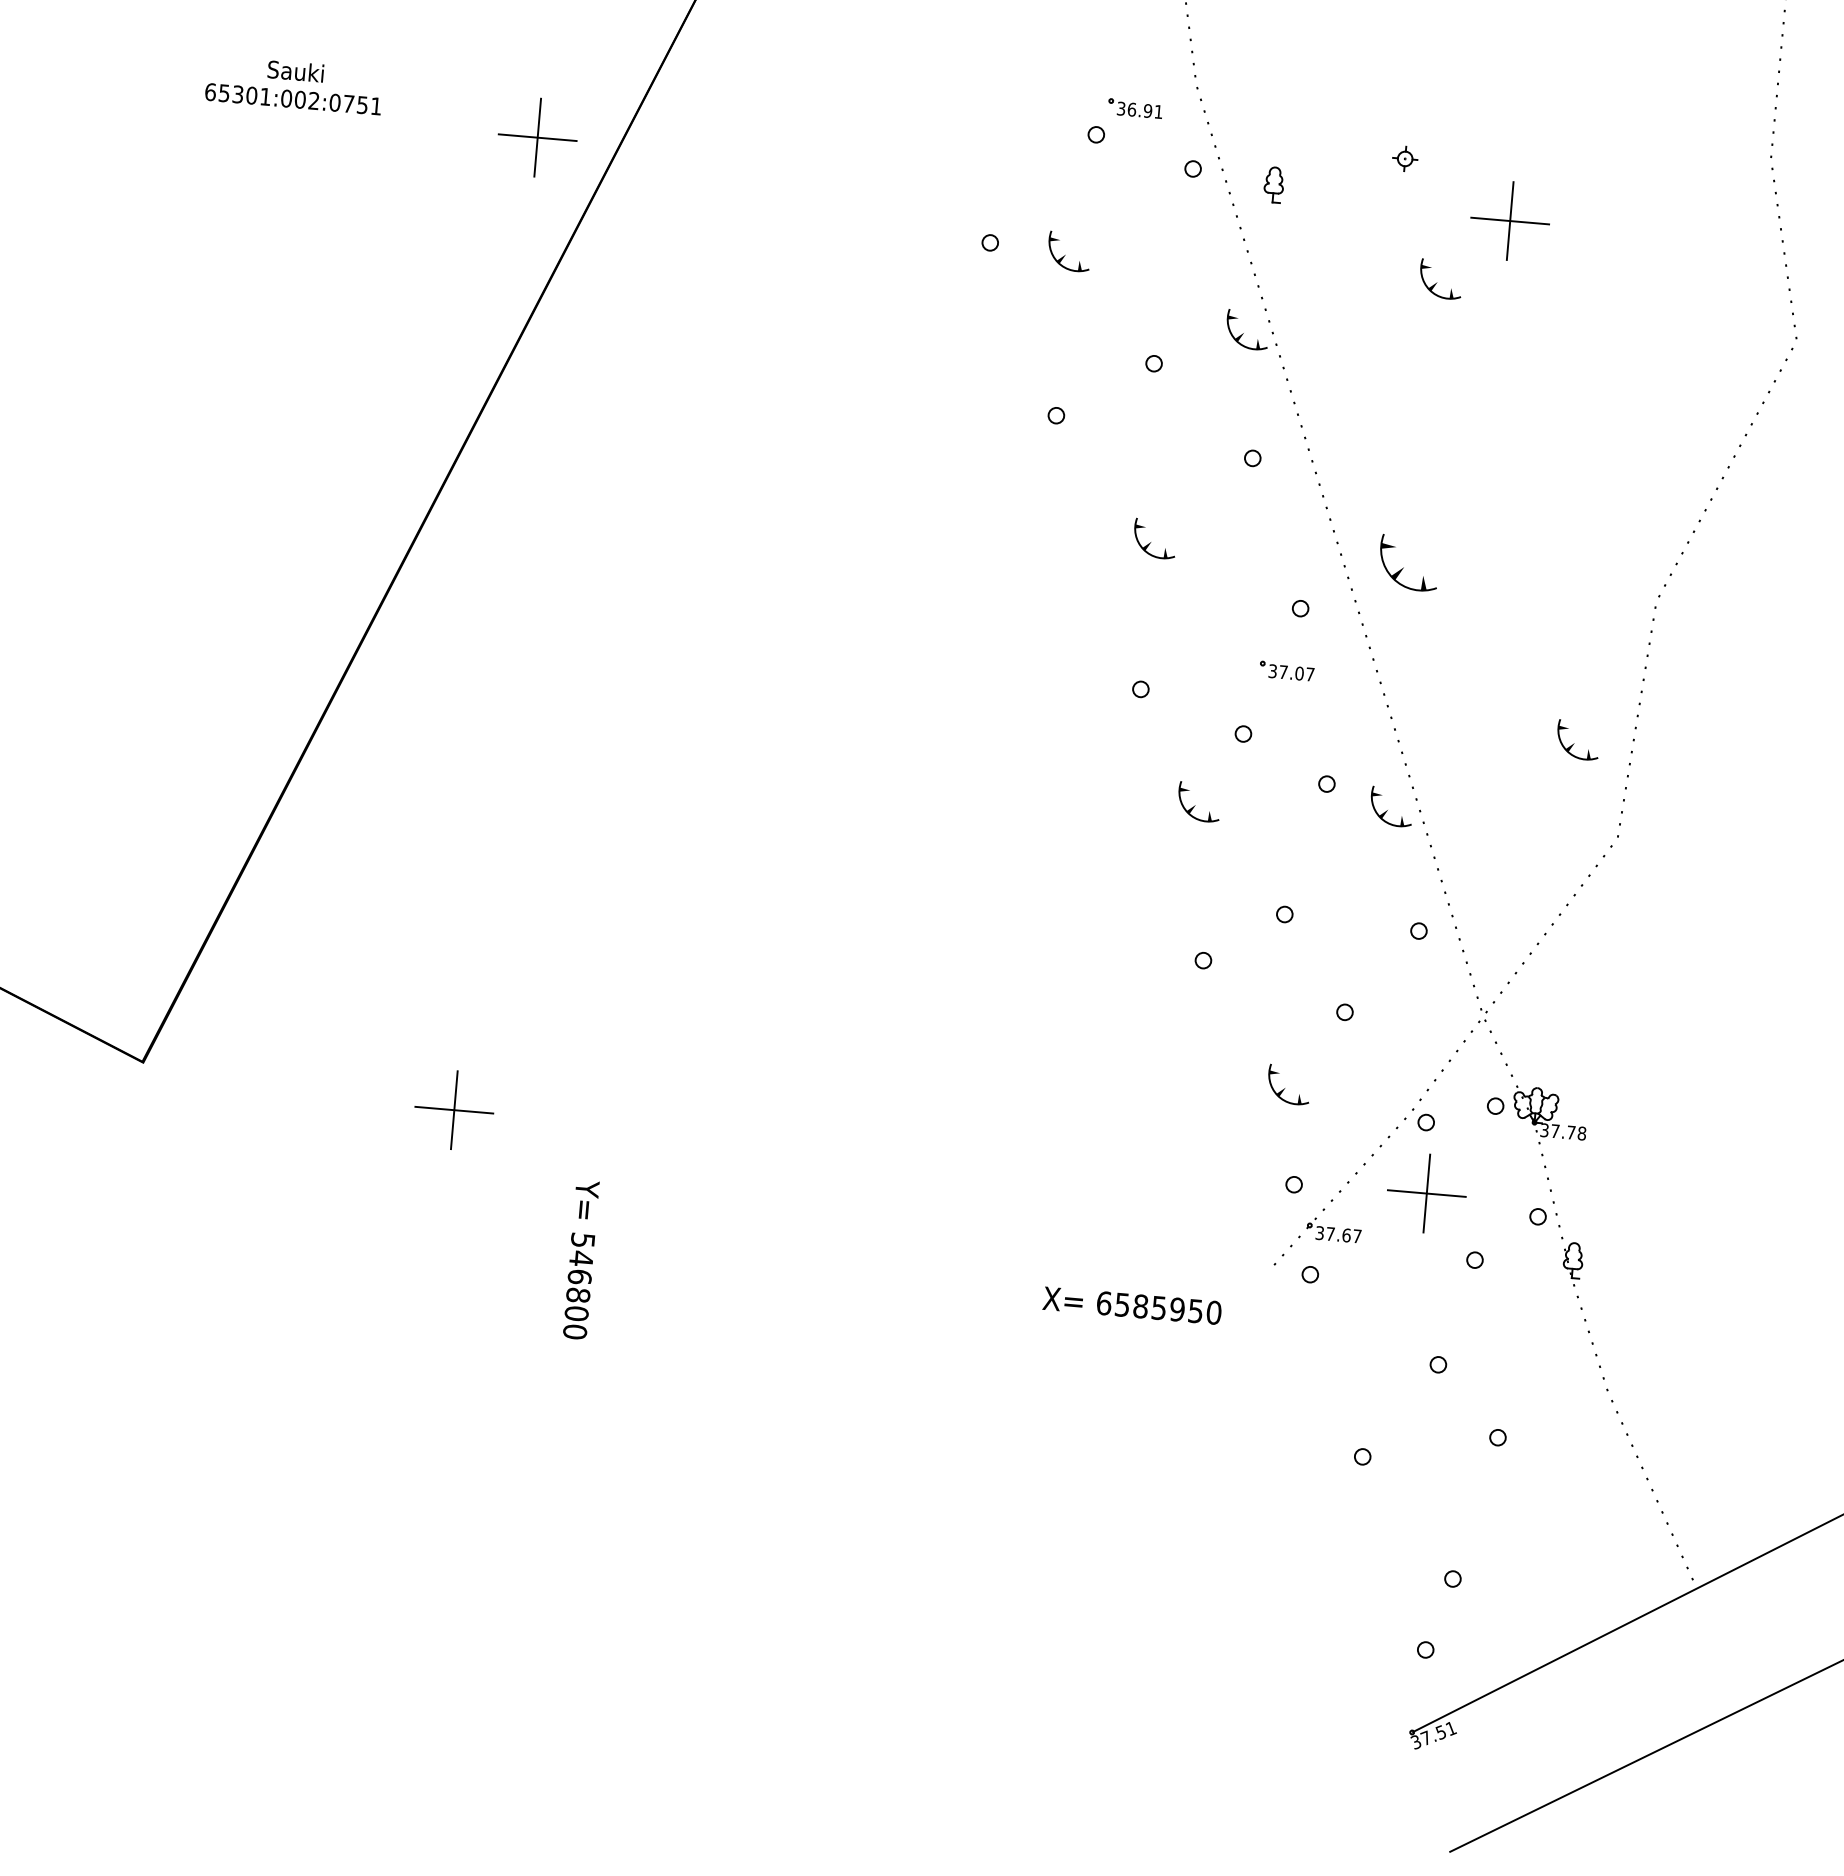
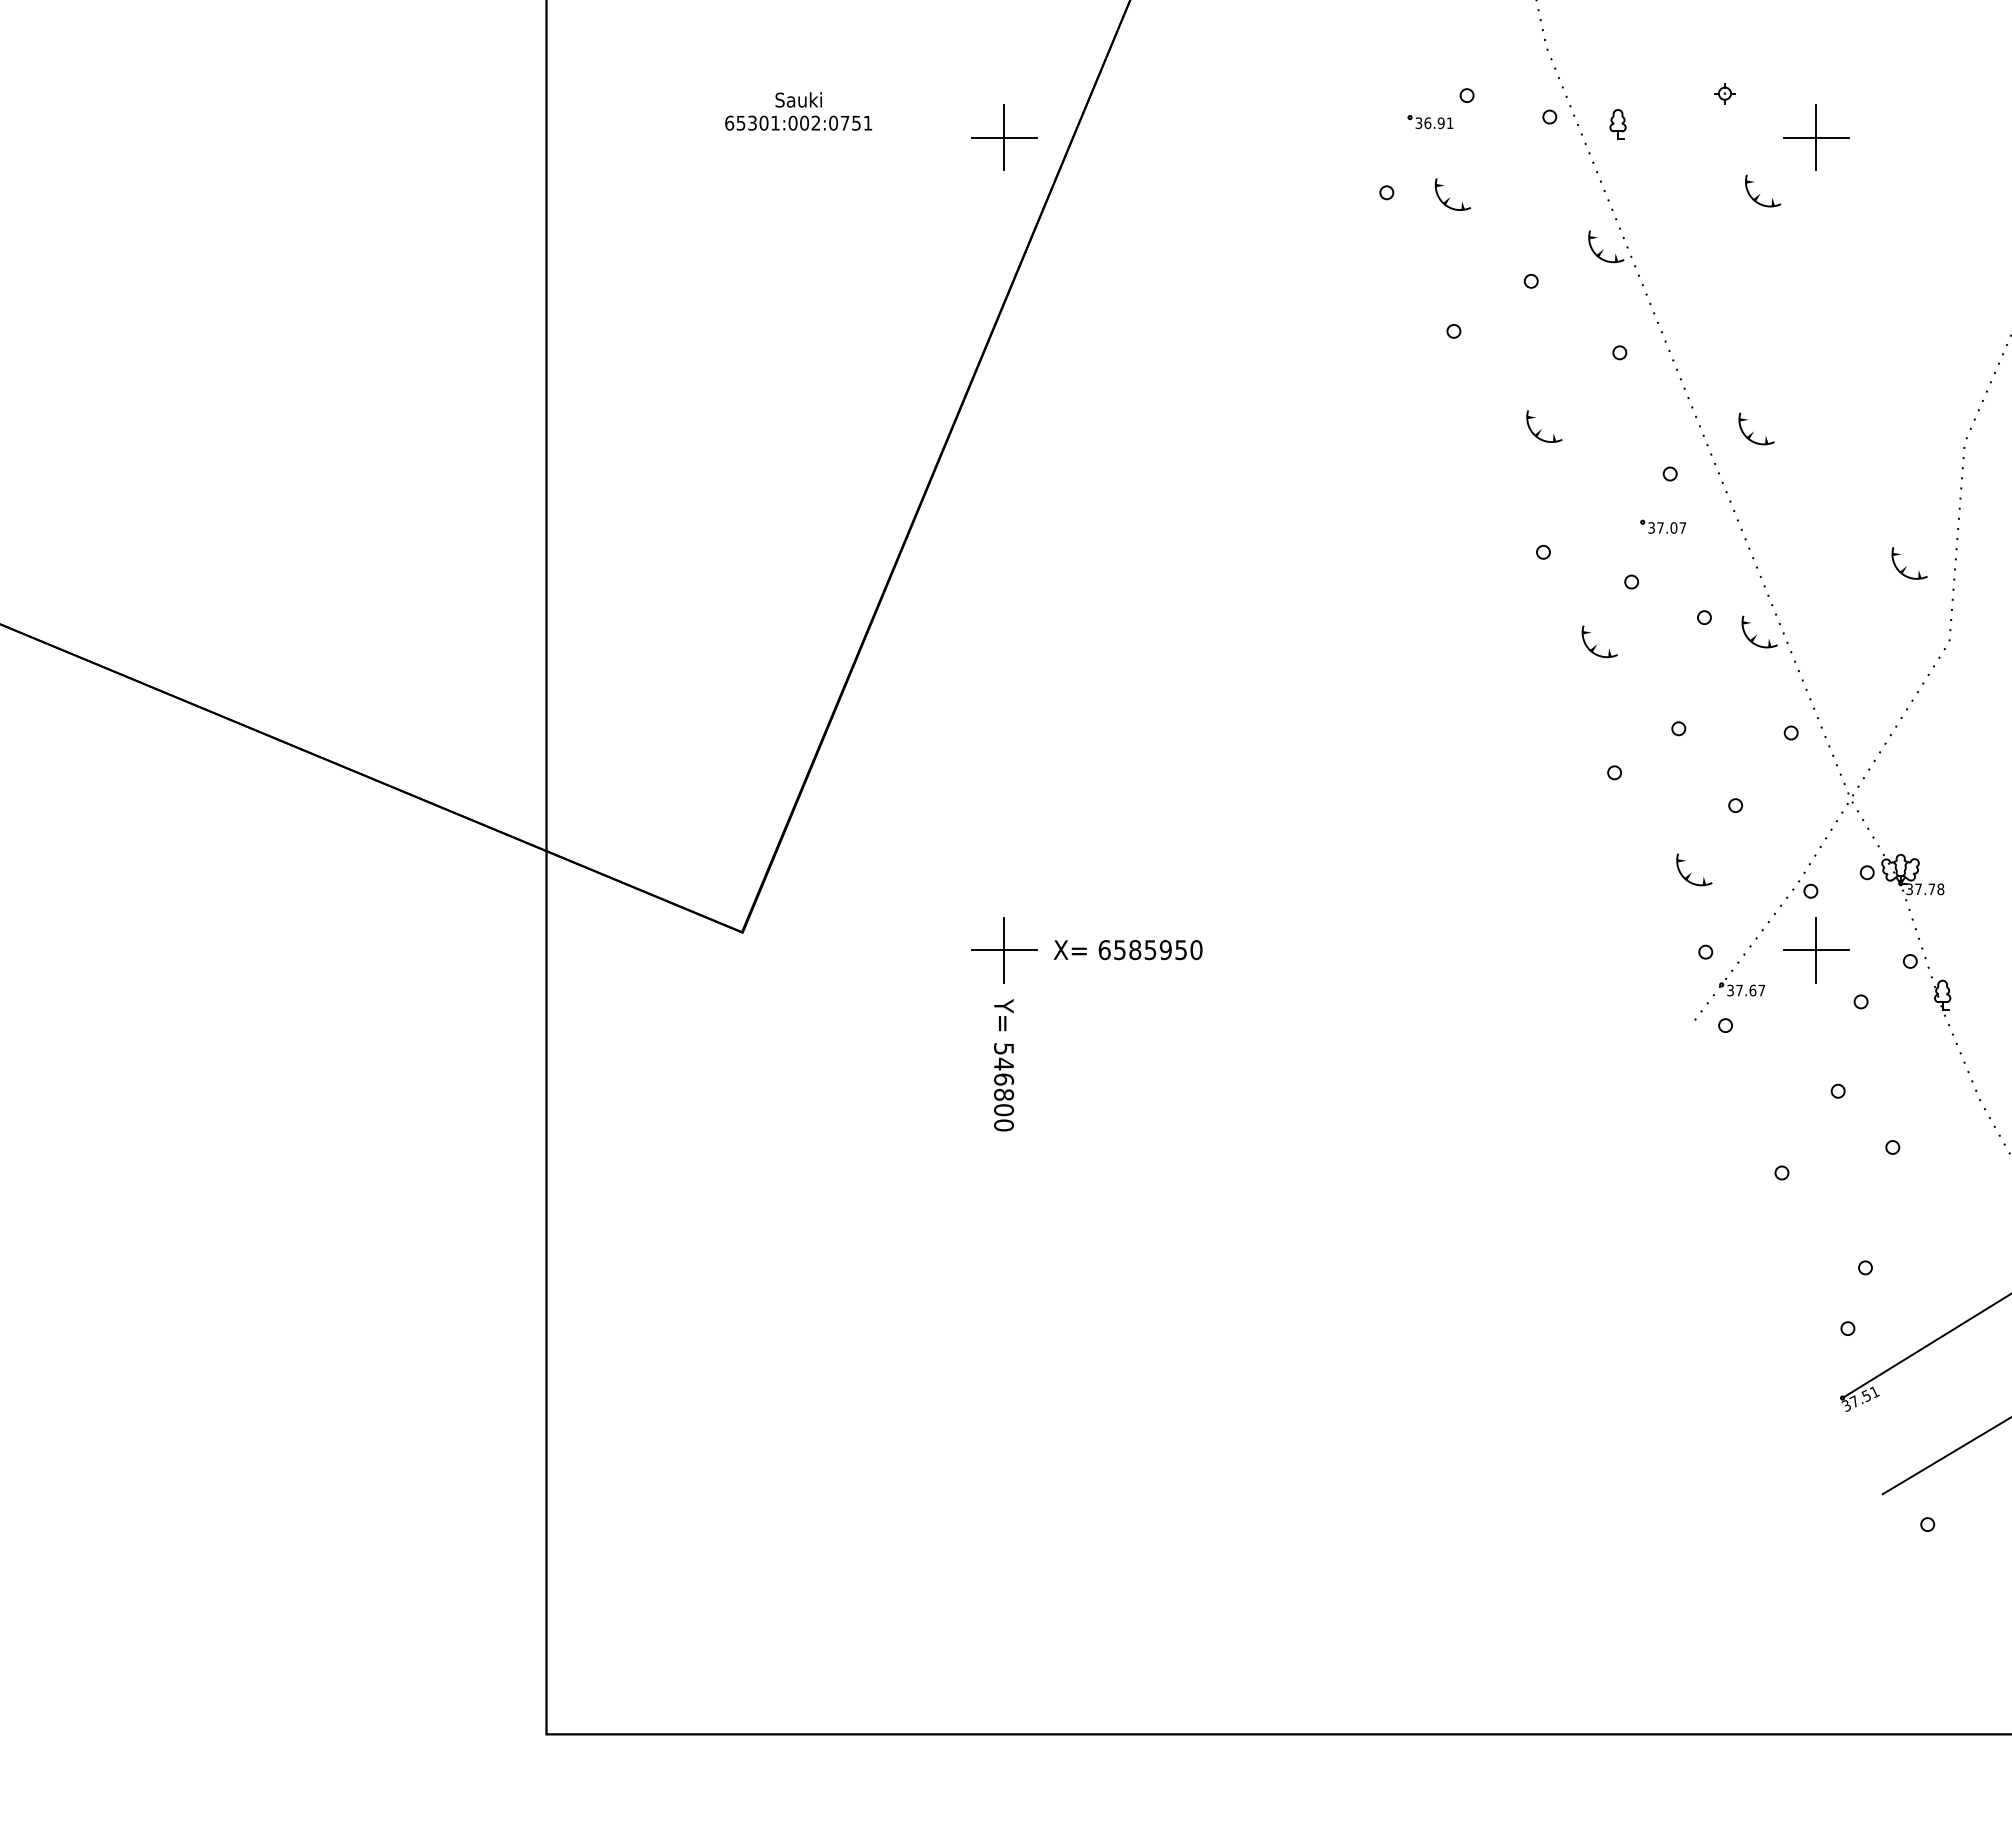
part: (1135, 109) -> (1430, 122), moved
part: (1408, 563) -> (1756, 428), size x0.71
text: (581, 1260) -> (1004, 1065), moved
text: (1131, 1306) -> (1127, 950), moved

